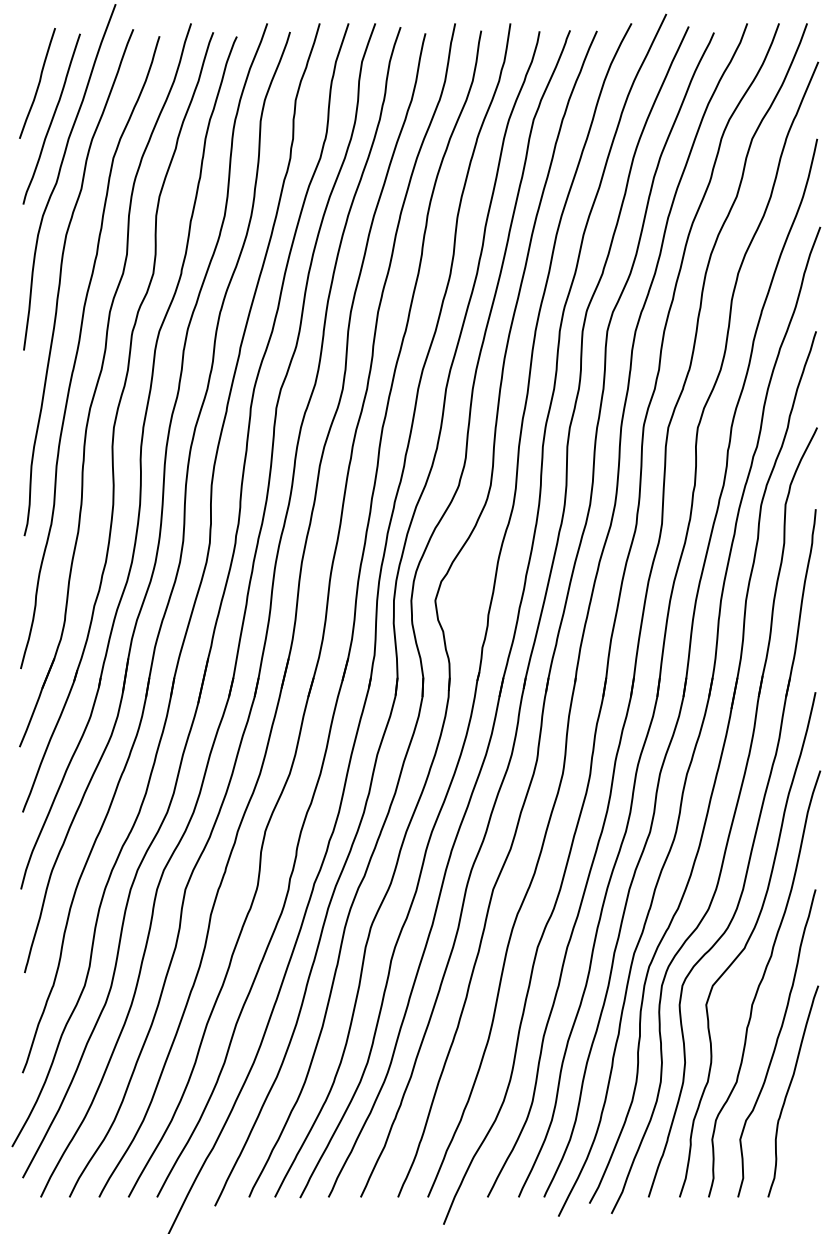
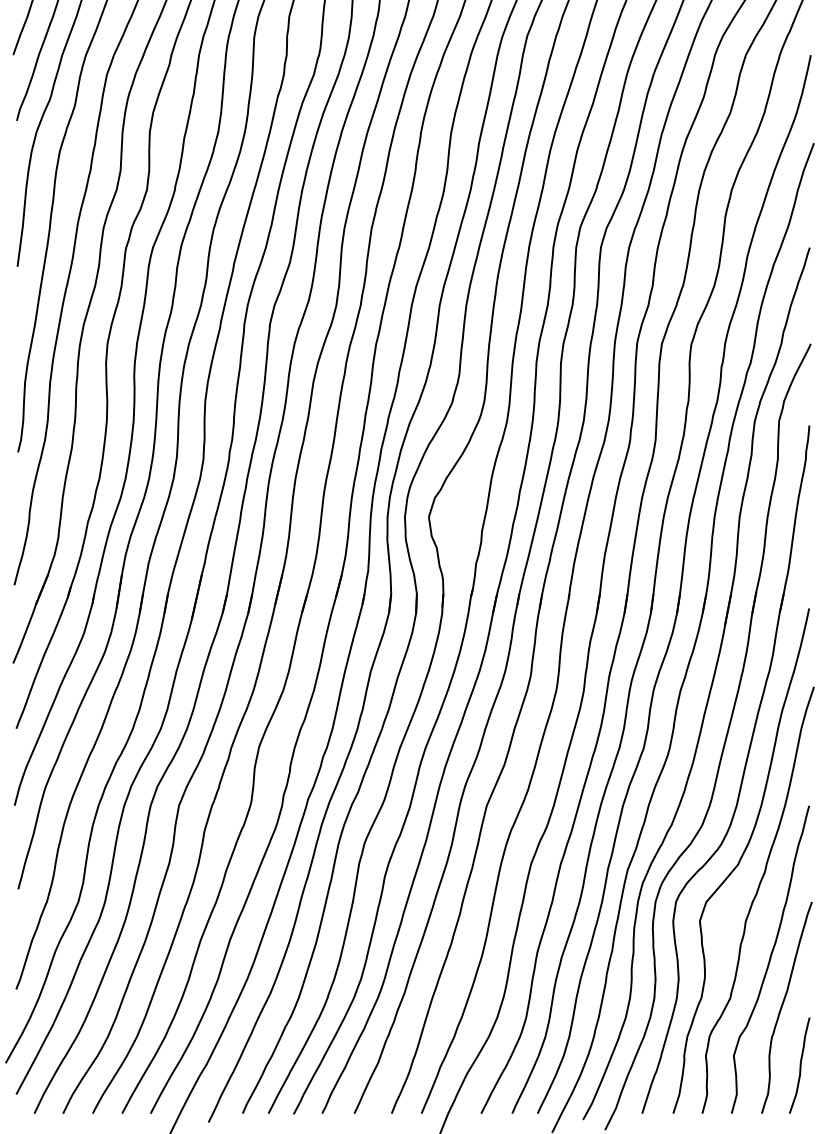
curve: (806, 1149) -> (800, 1065), added

